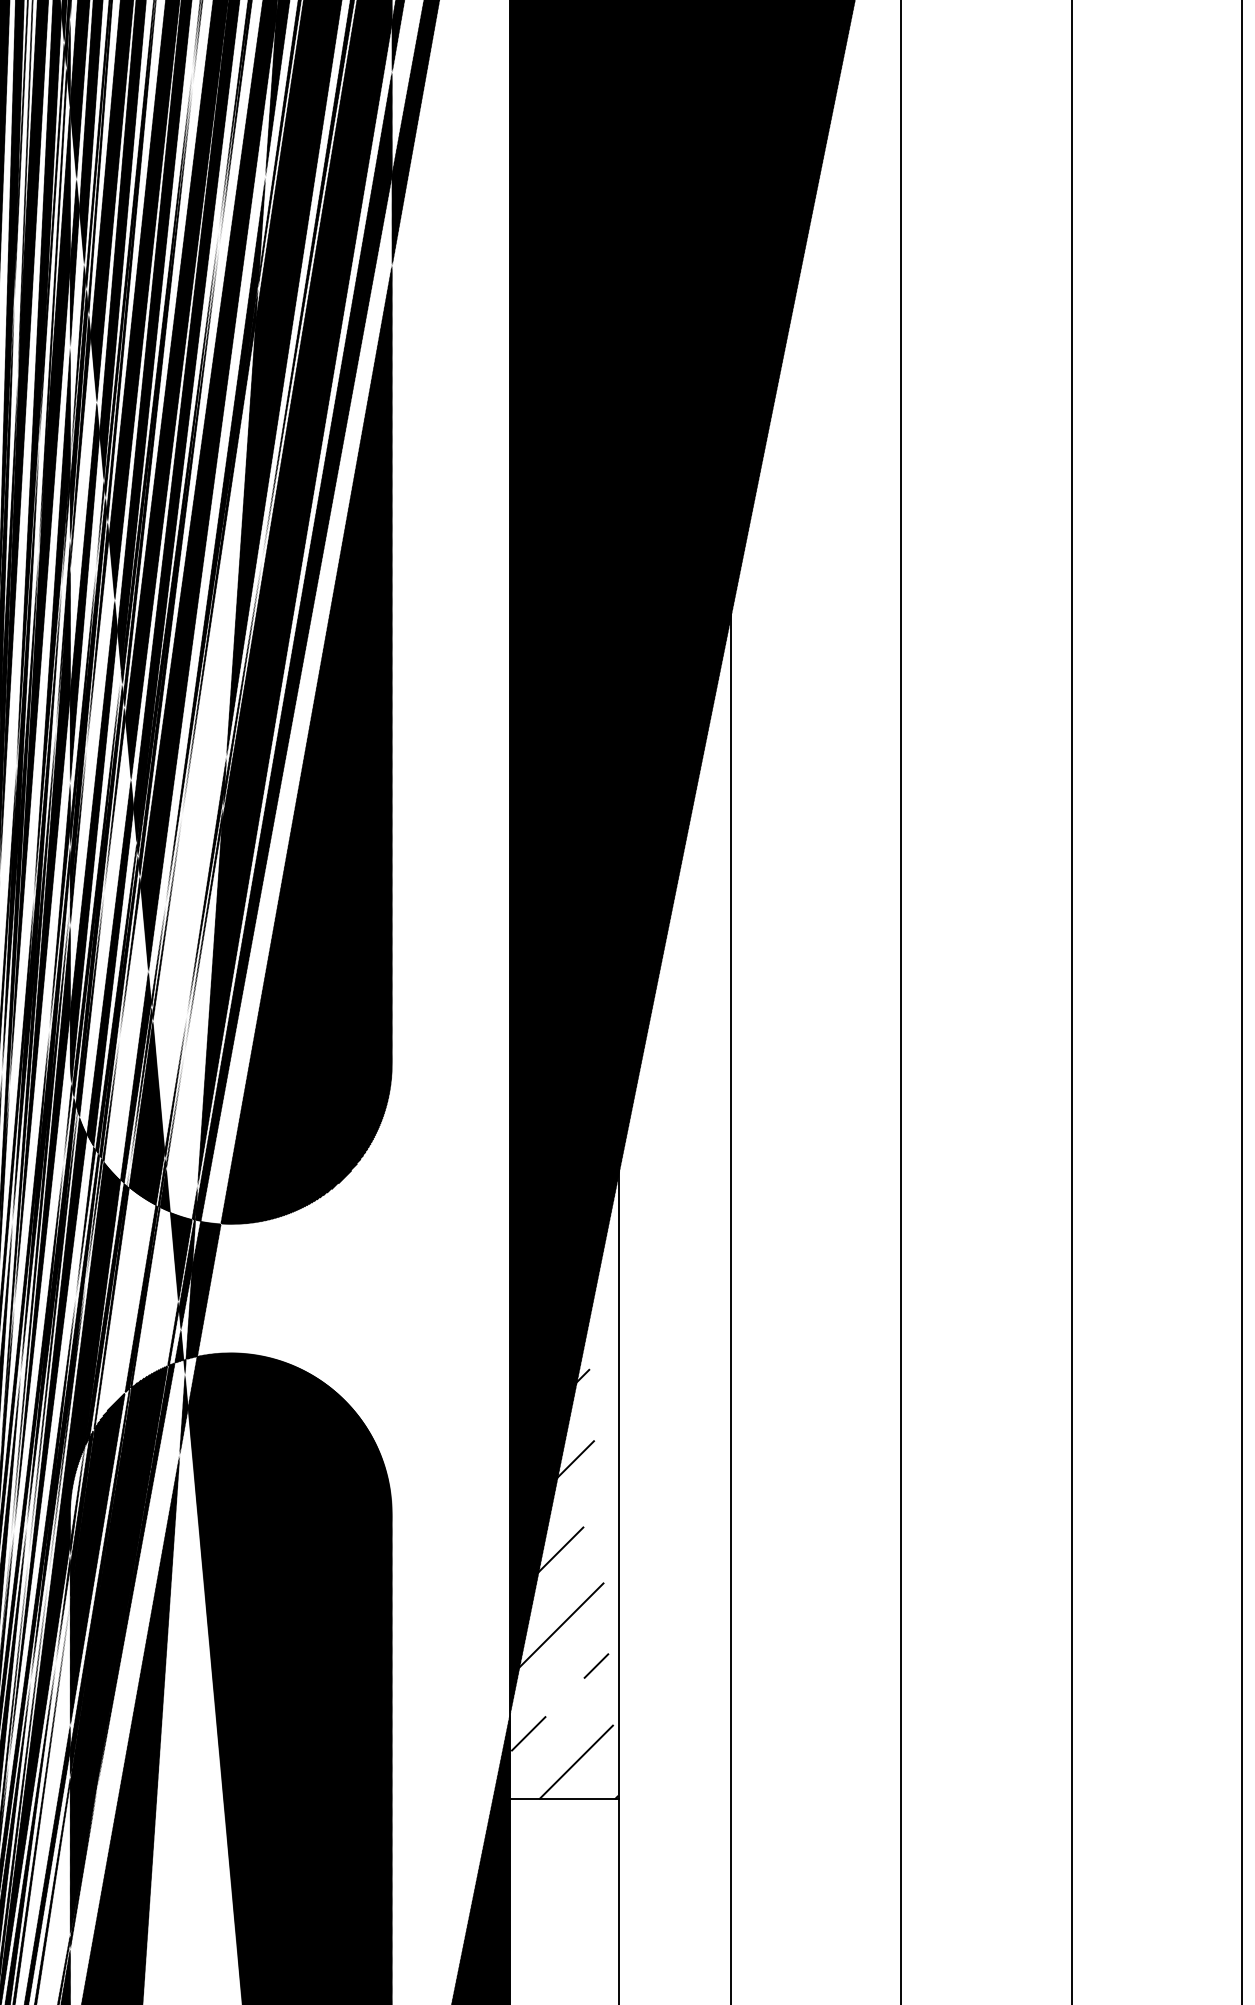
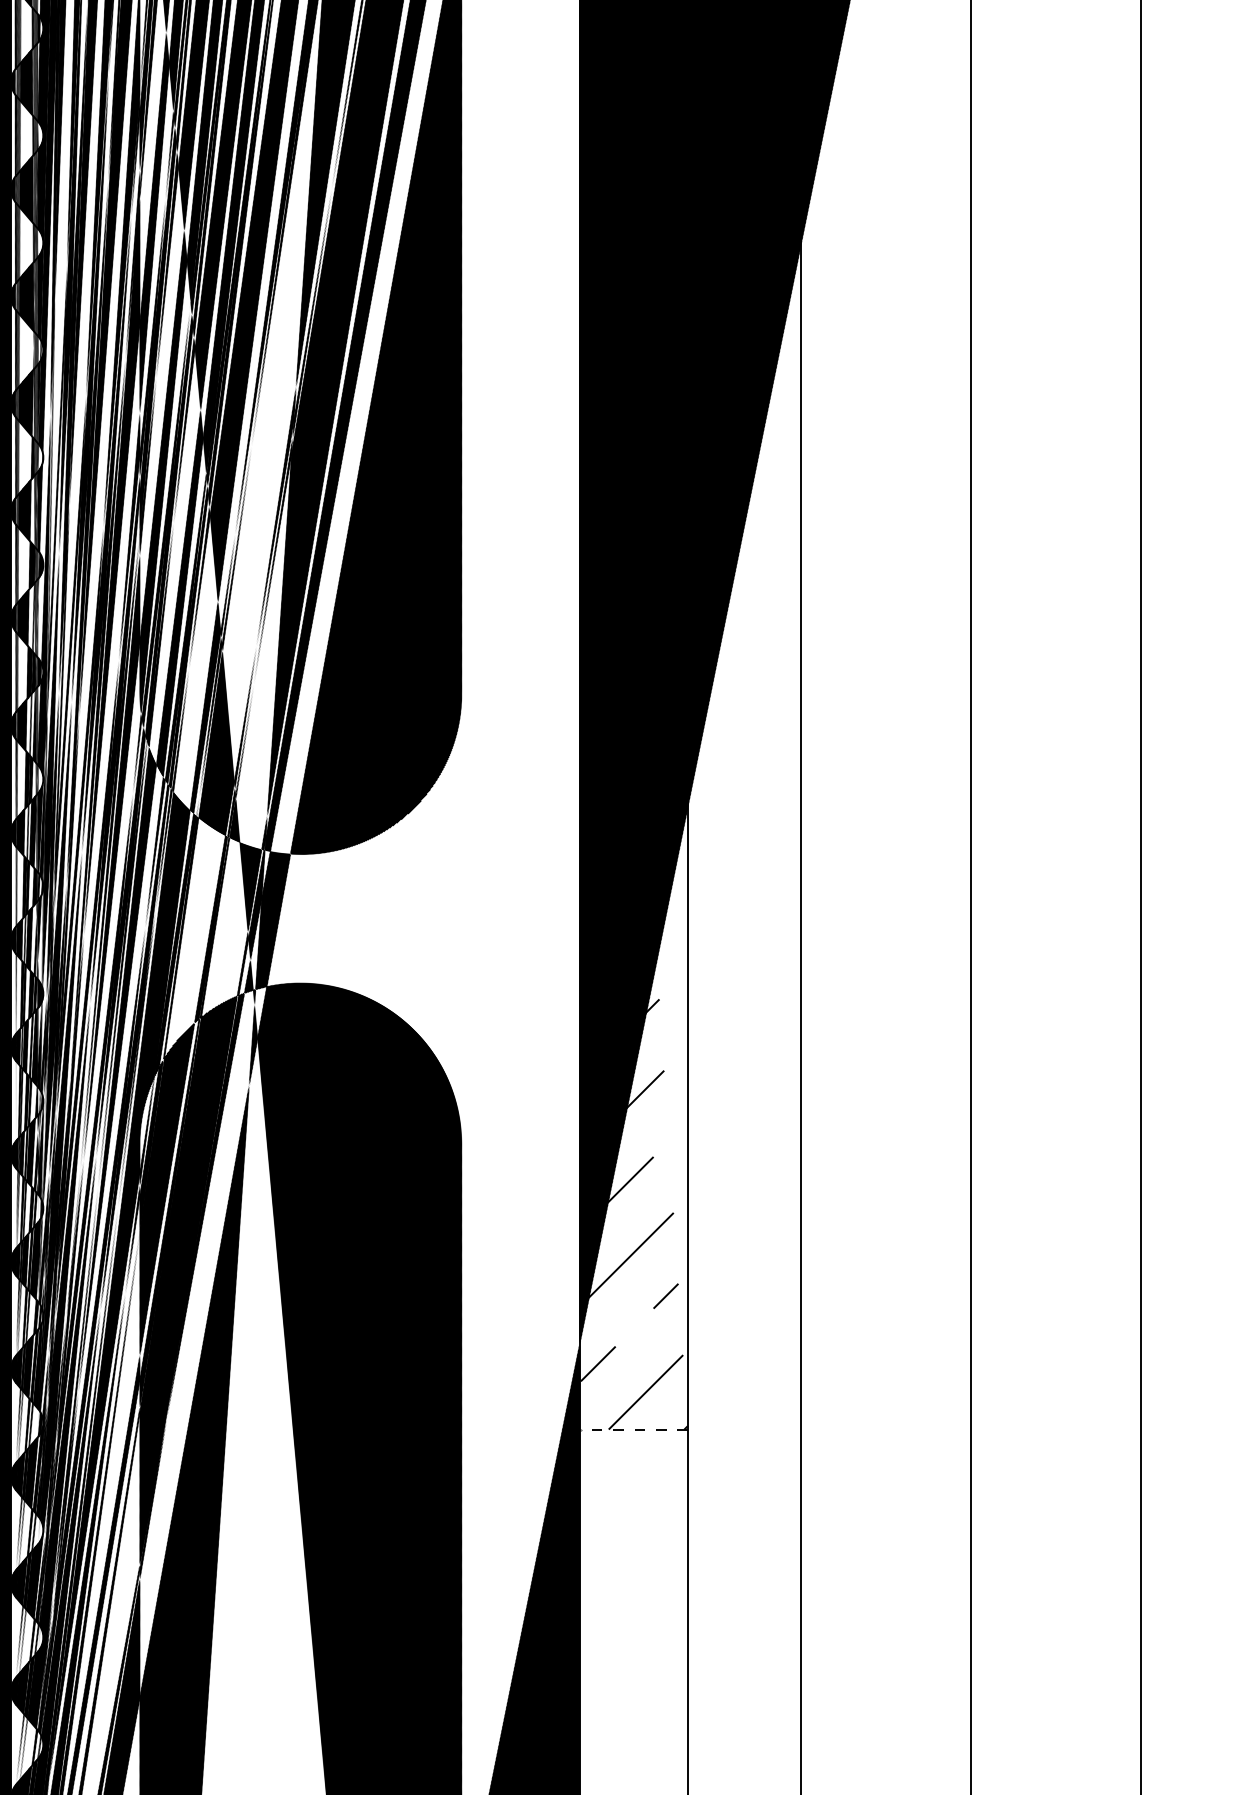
line: (564, 1799) -> (634, 1429), solid -> dashed

